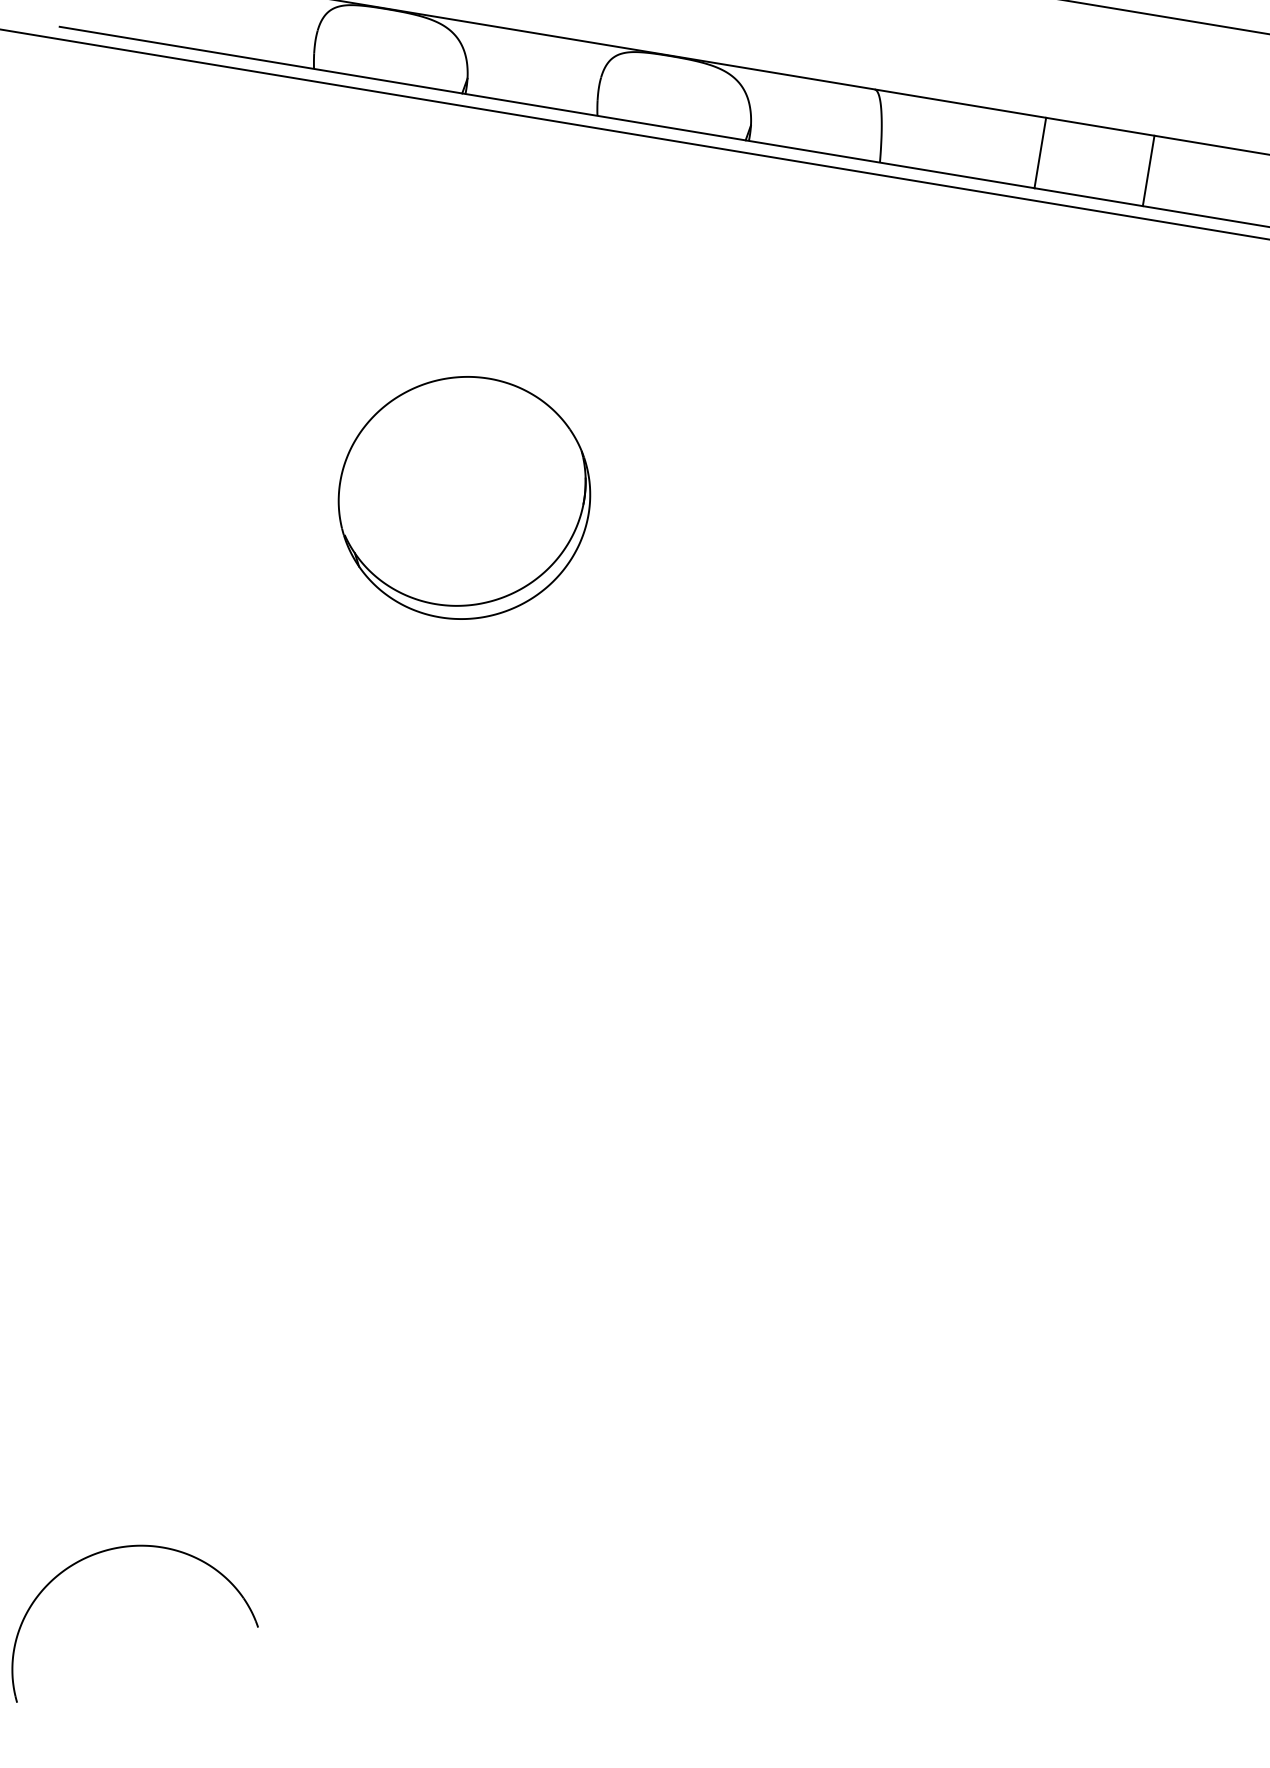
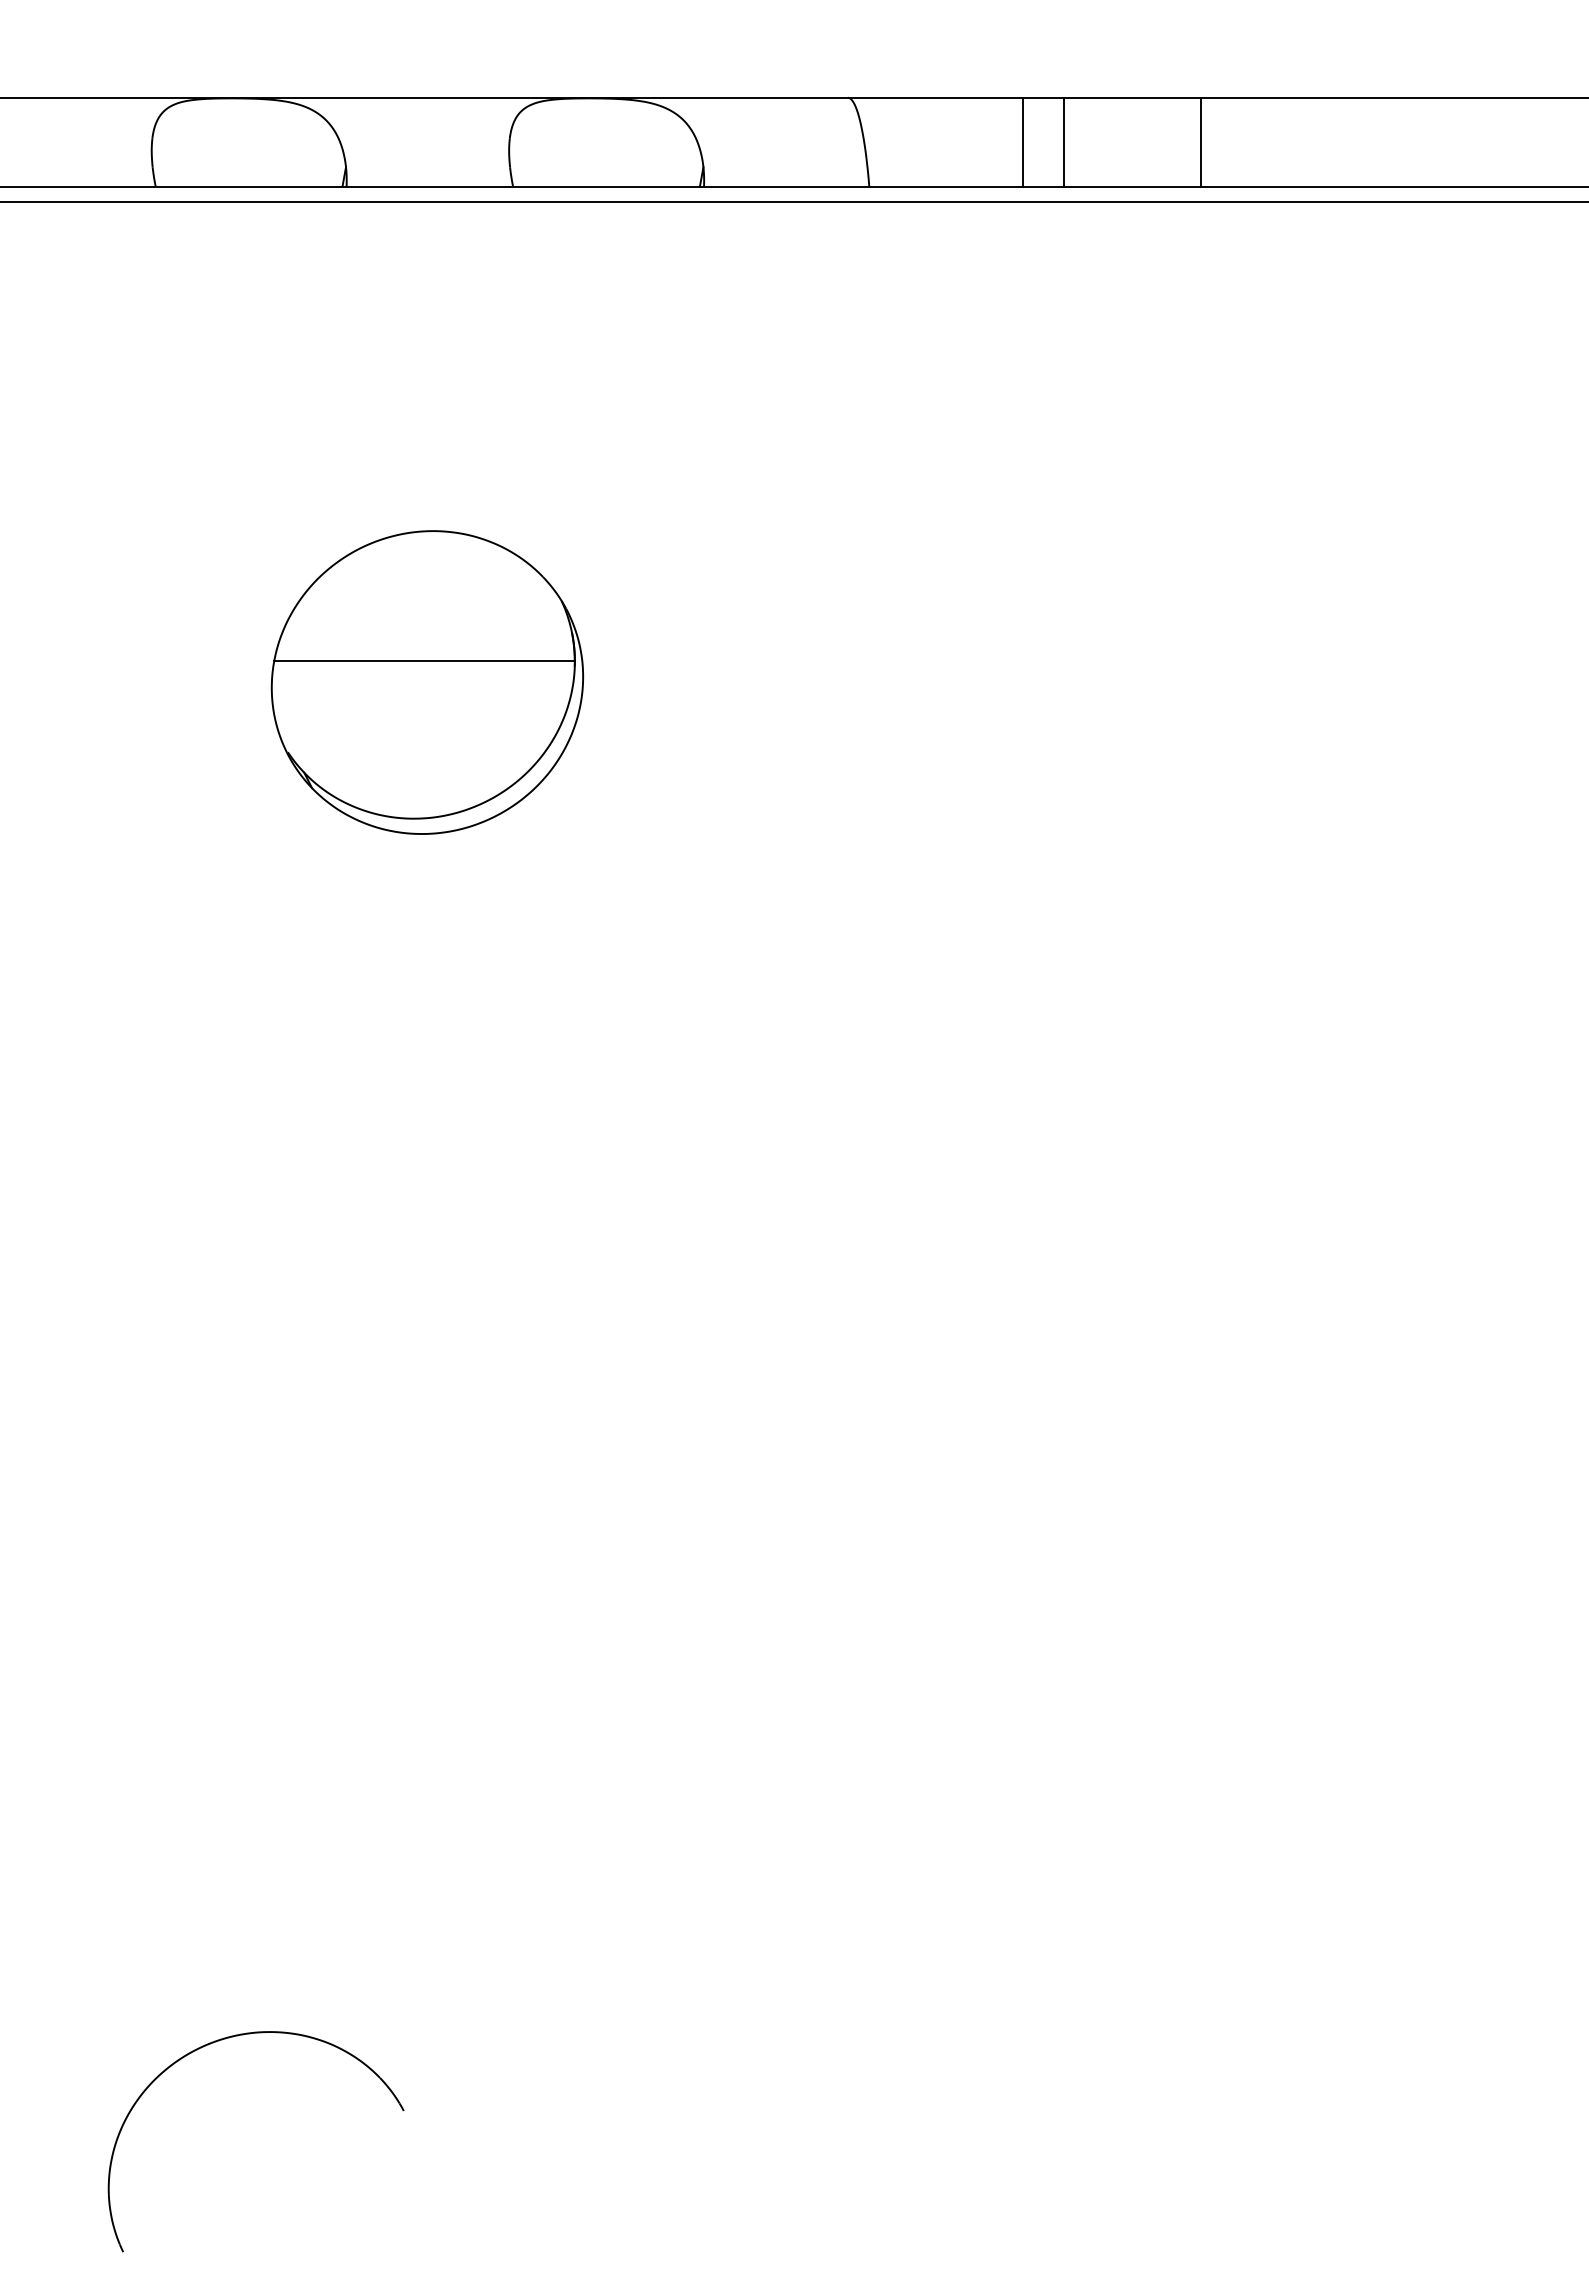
line: (1008, 147) -> (1023, 141), added
line: (464, 480) -> (424, 661), added

